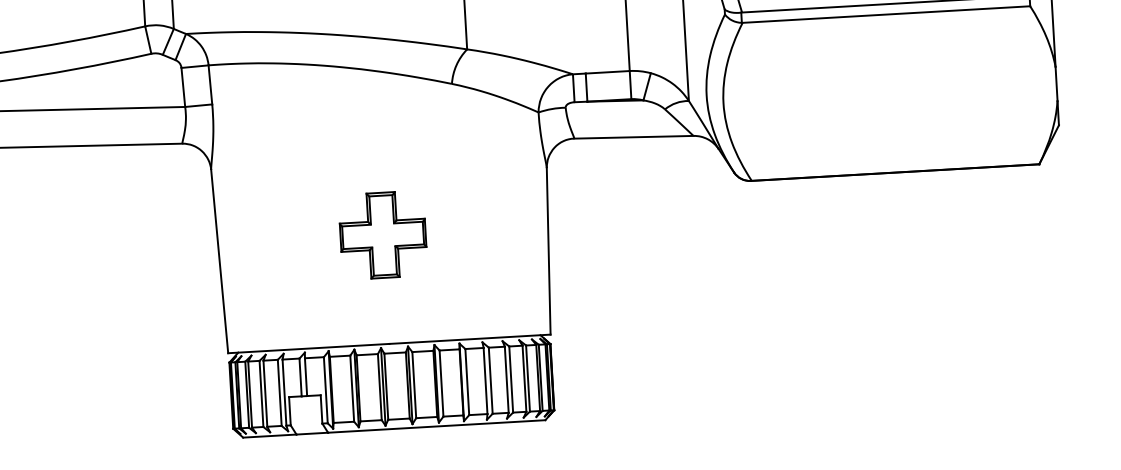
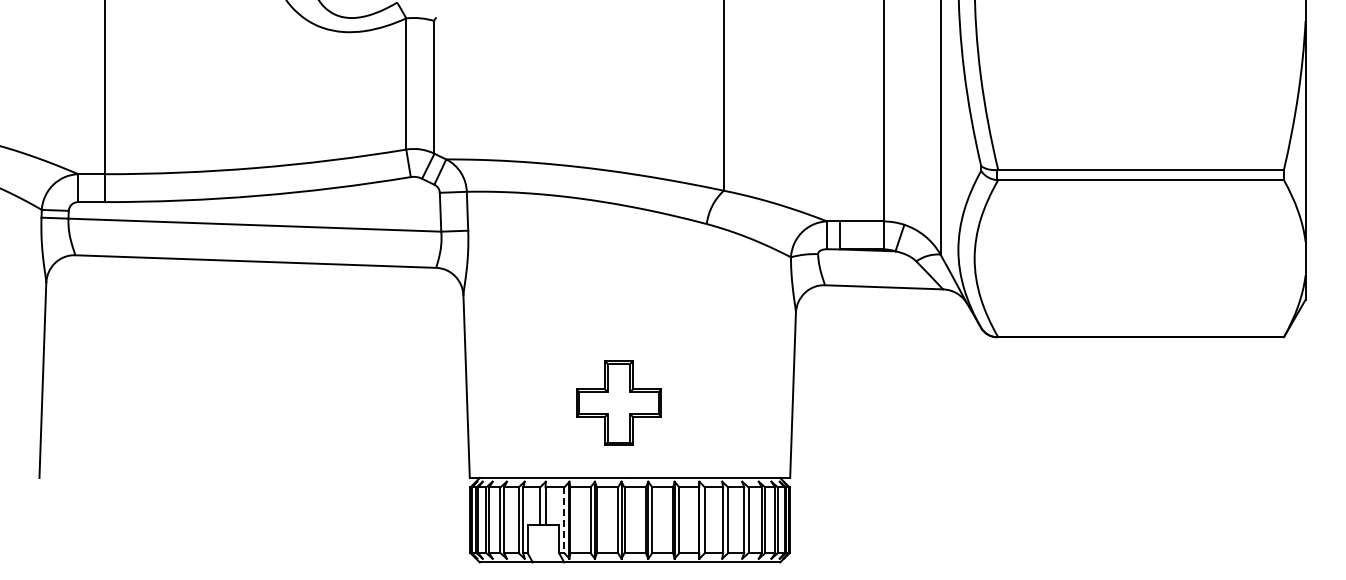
part: (382, 234) -> (618, 402), moved
line: (325, 390) -> (564, 520), solid -> dashed

